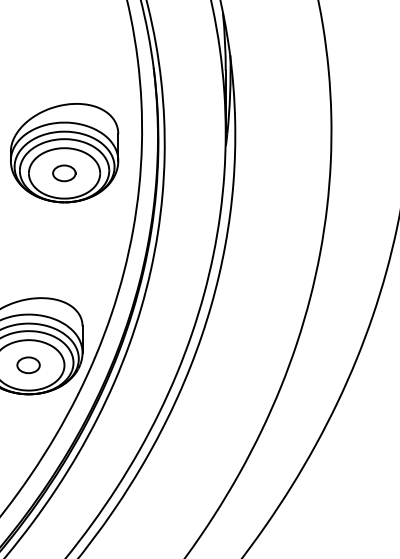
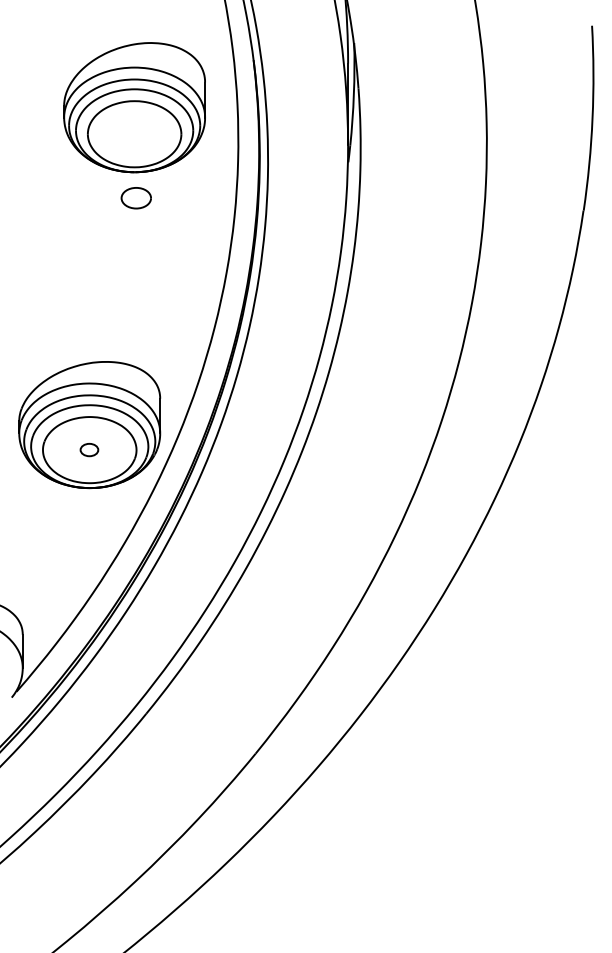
part: (64, 153) -> (134, 107), moved
part: (28, 364) -> (89, 449), size x0.6

